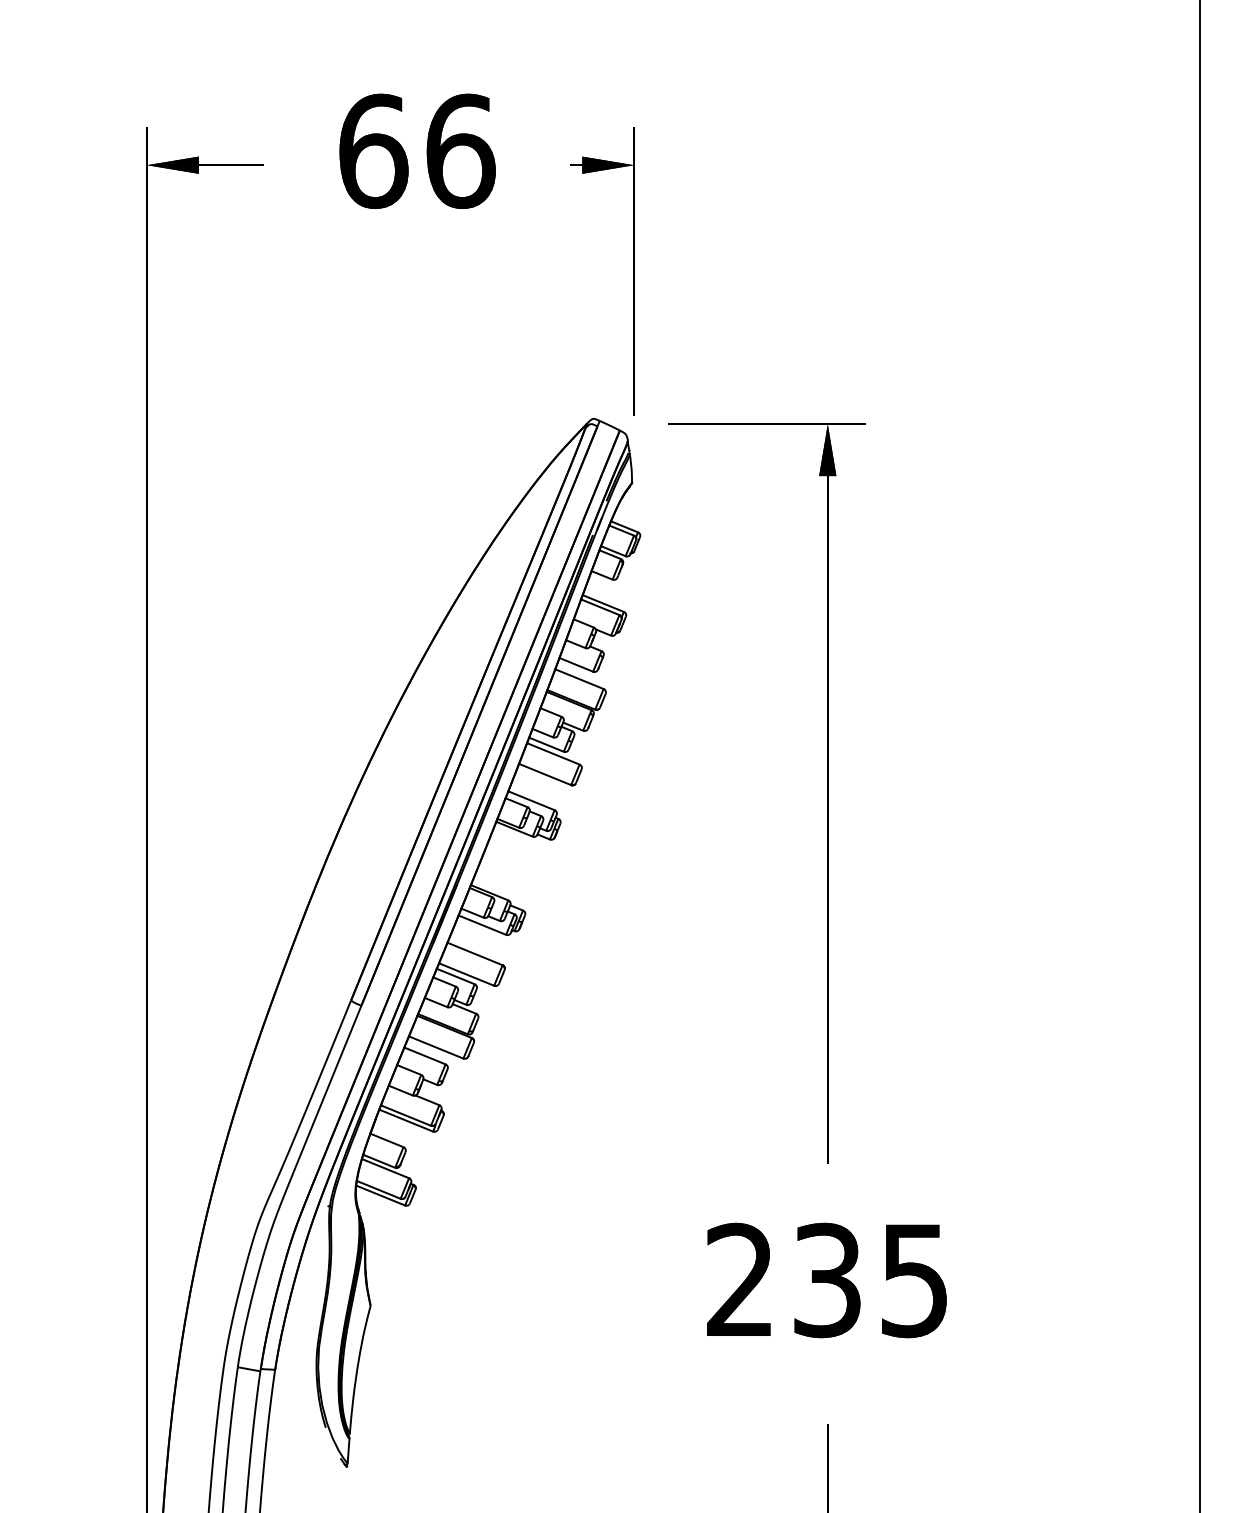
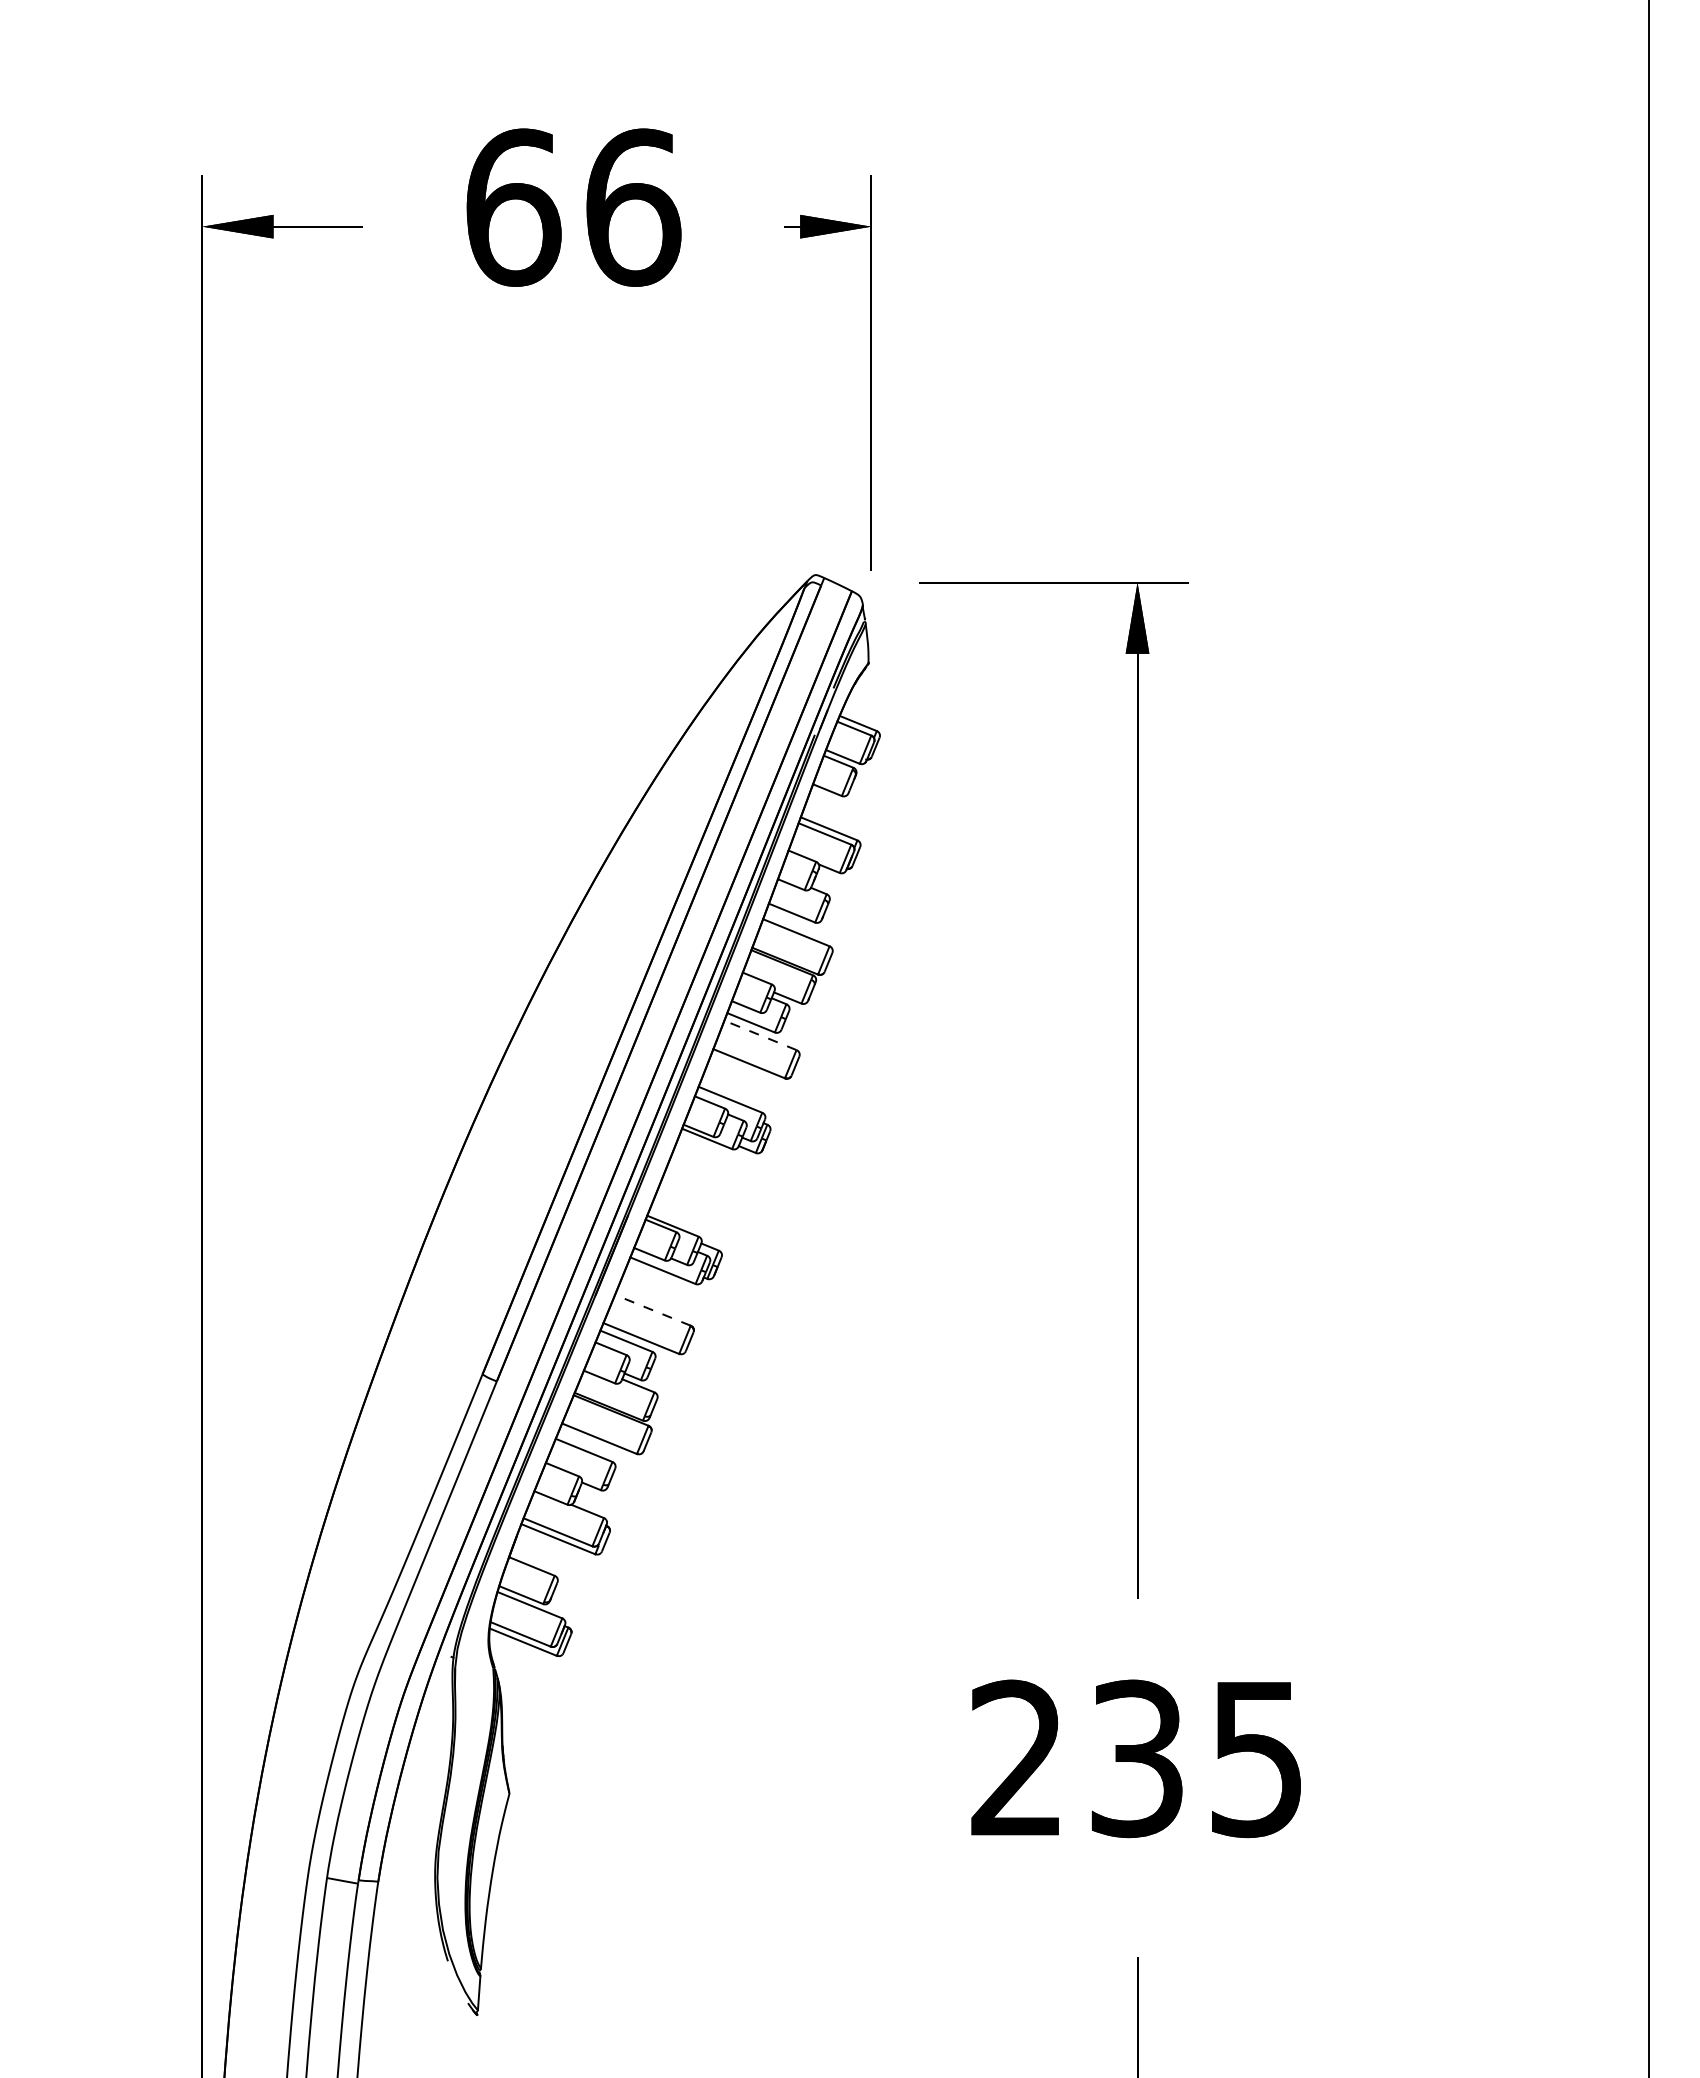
line: (553, 753) -> (760, 1035), solid -> dashed
line: (474, 954) -> (652, 1310), solid -> dashed

